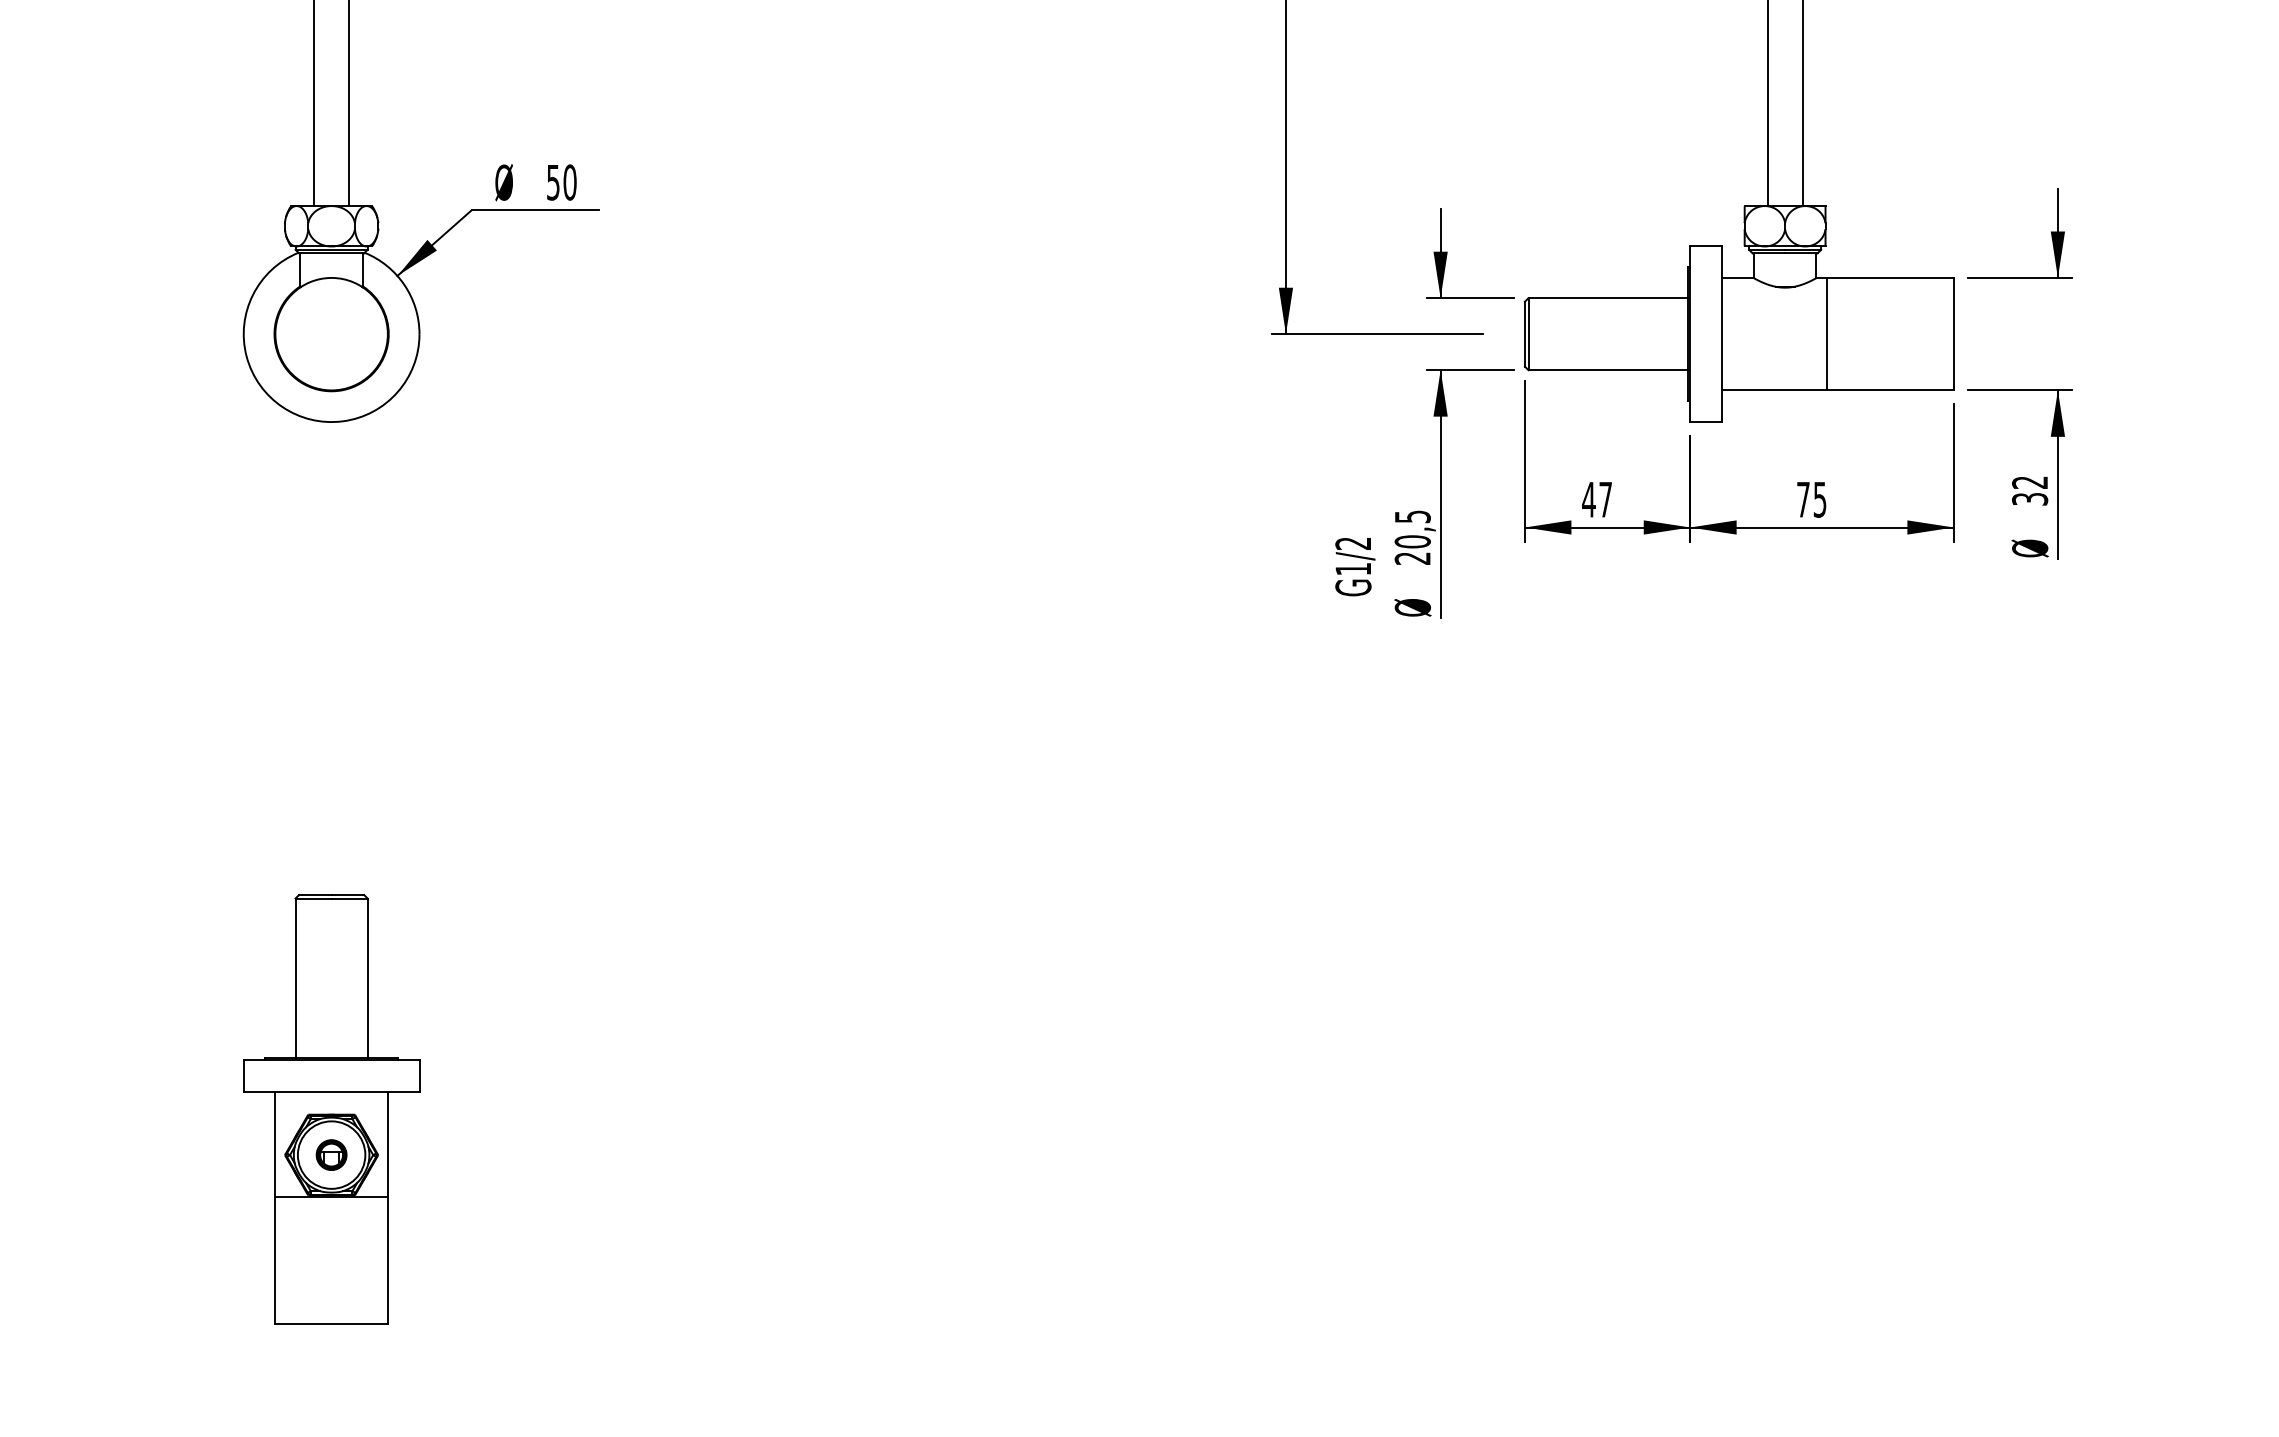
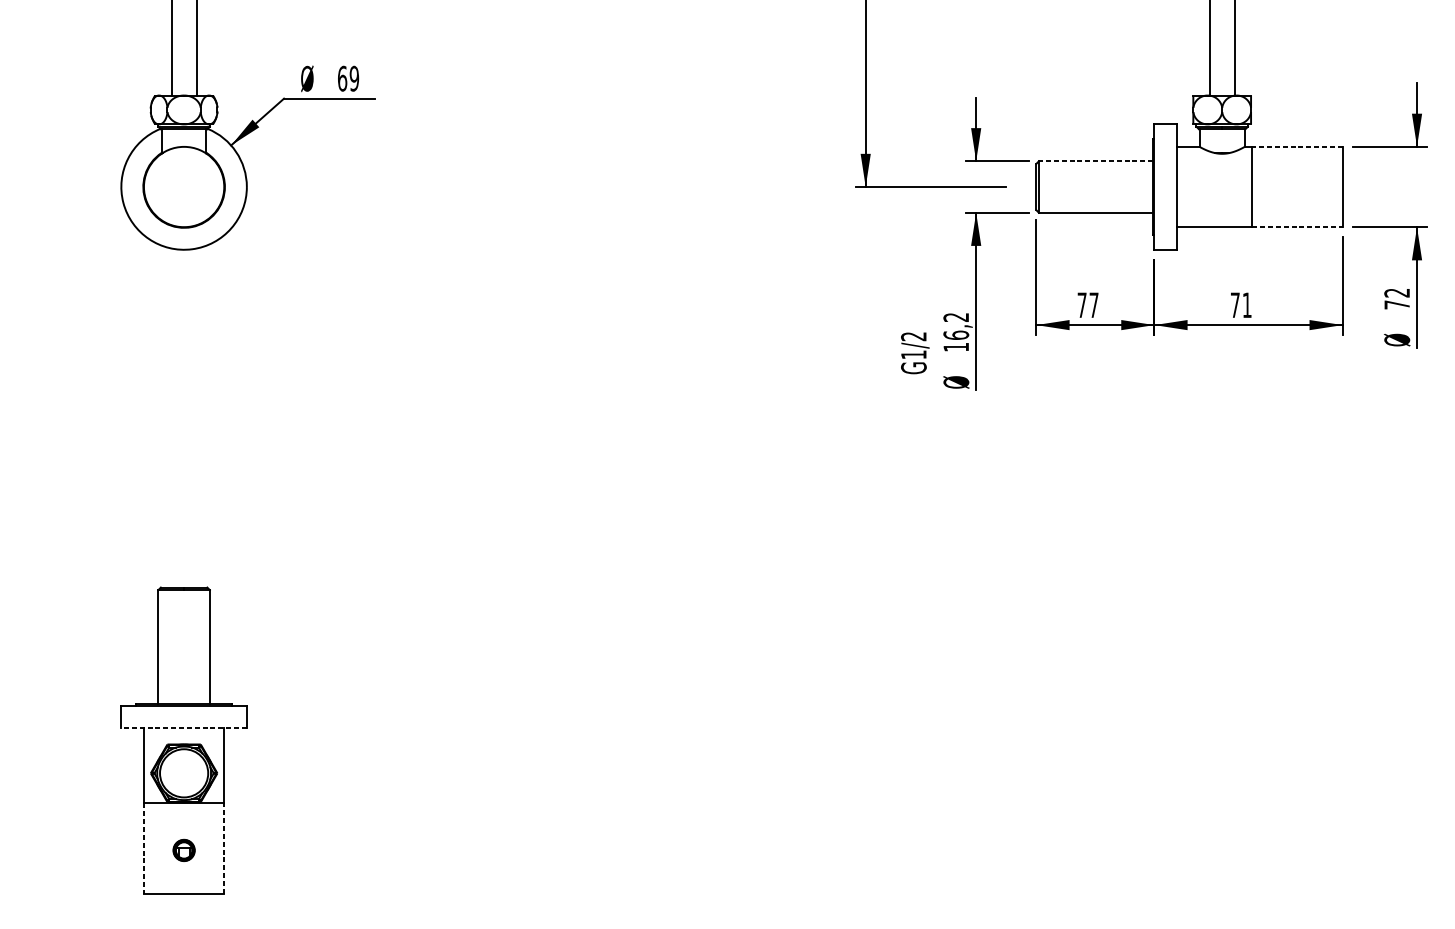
text: (561, 182) -> (348, 78), 50 -> 69
line: (1890, 277) -> (1297, 146), solid -> dashed
line: (1608, 298) -> (1096, 161), solid -> dashed
line: (1891, 390) -> (1298, 227), solid -> dashed
text: (1588, 499) -> (1081, 305), 47 -> 77
text: (1819, 499) -> (1246, 305), 75 -> 71
text: (2030, 499) -> (1397, 305), 32 -> 72
text: (1412, 537) -> (956, 332), 20,5 -> 16,2
line: (331, 1091) -> (184, 727), solid -> dashed
part: (331, 1154) -> (184, 850), moved
line: (387, 1260) -> (224, 848), solid -> dashed
line: (275, 1261) -> (144, 849), solid -> dashed

